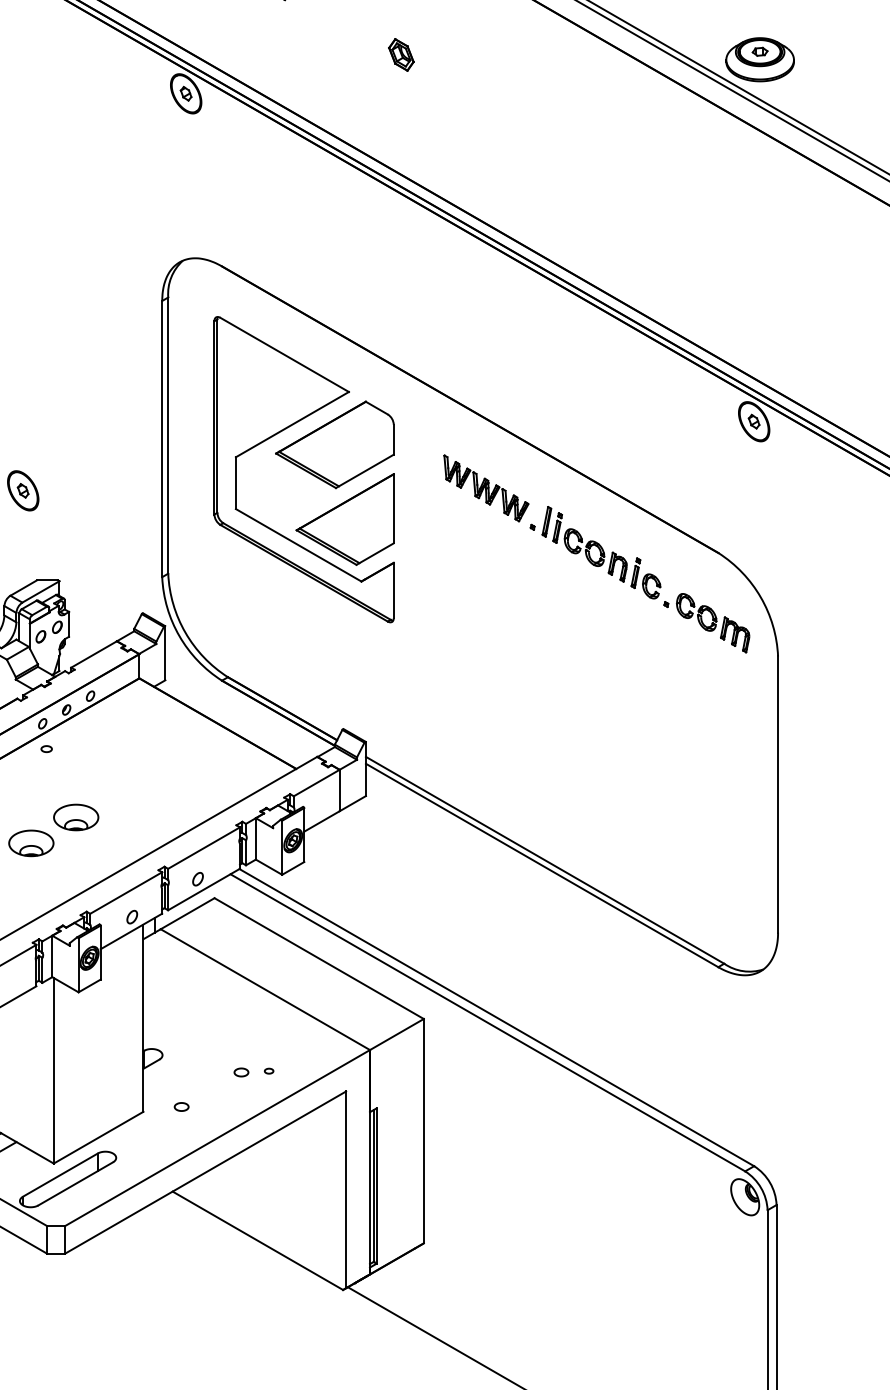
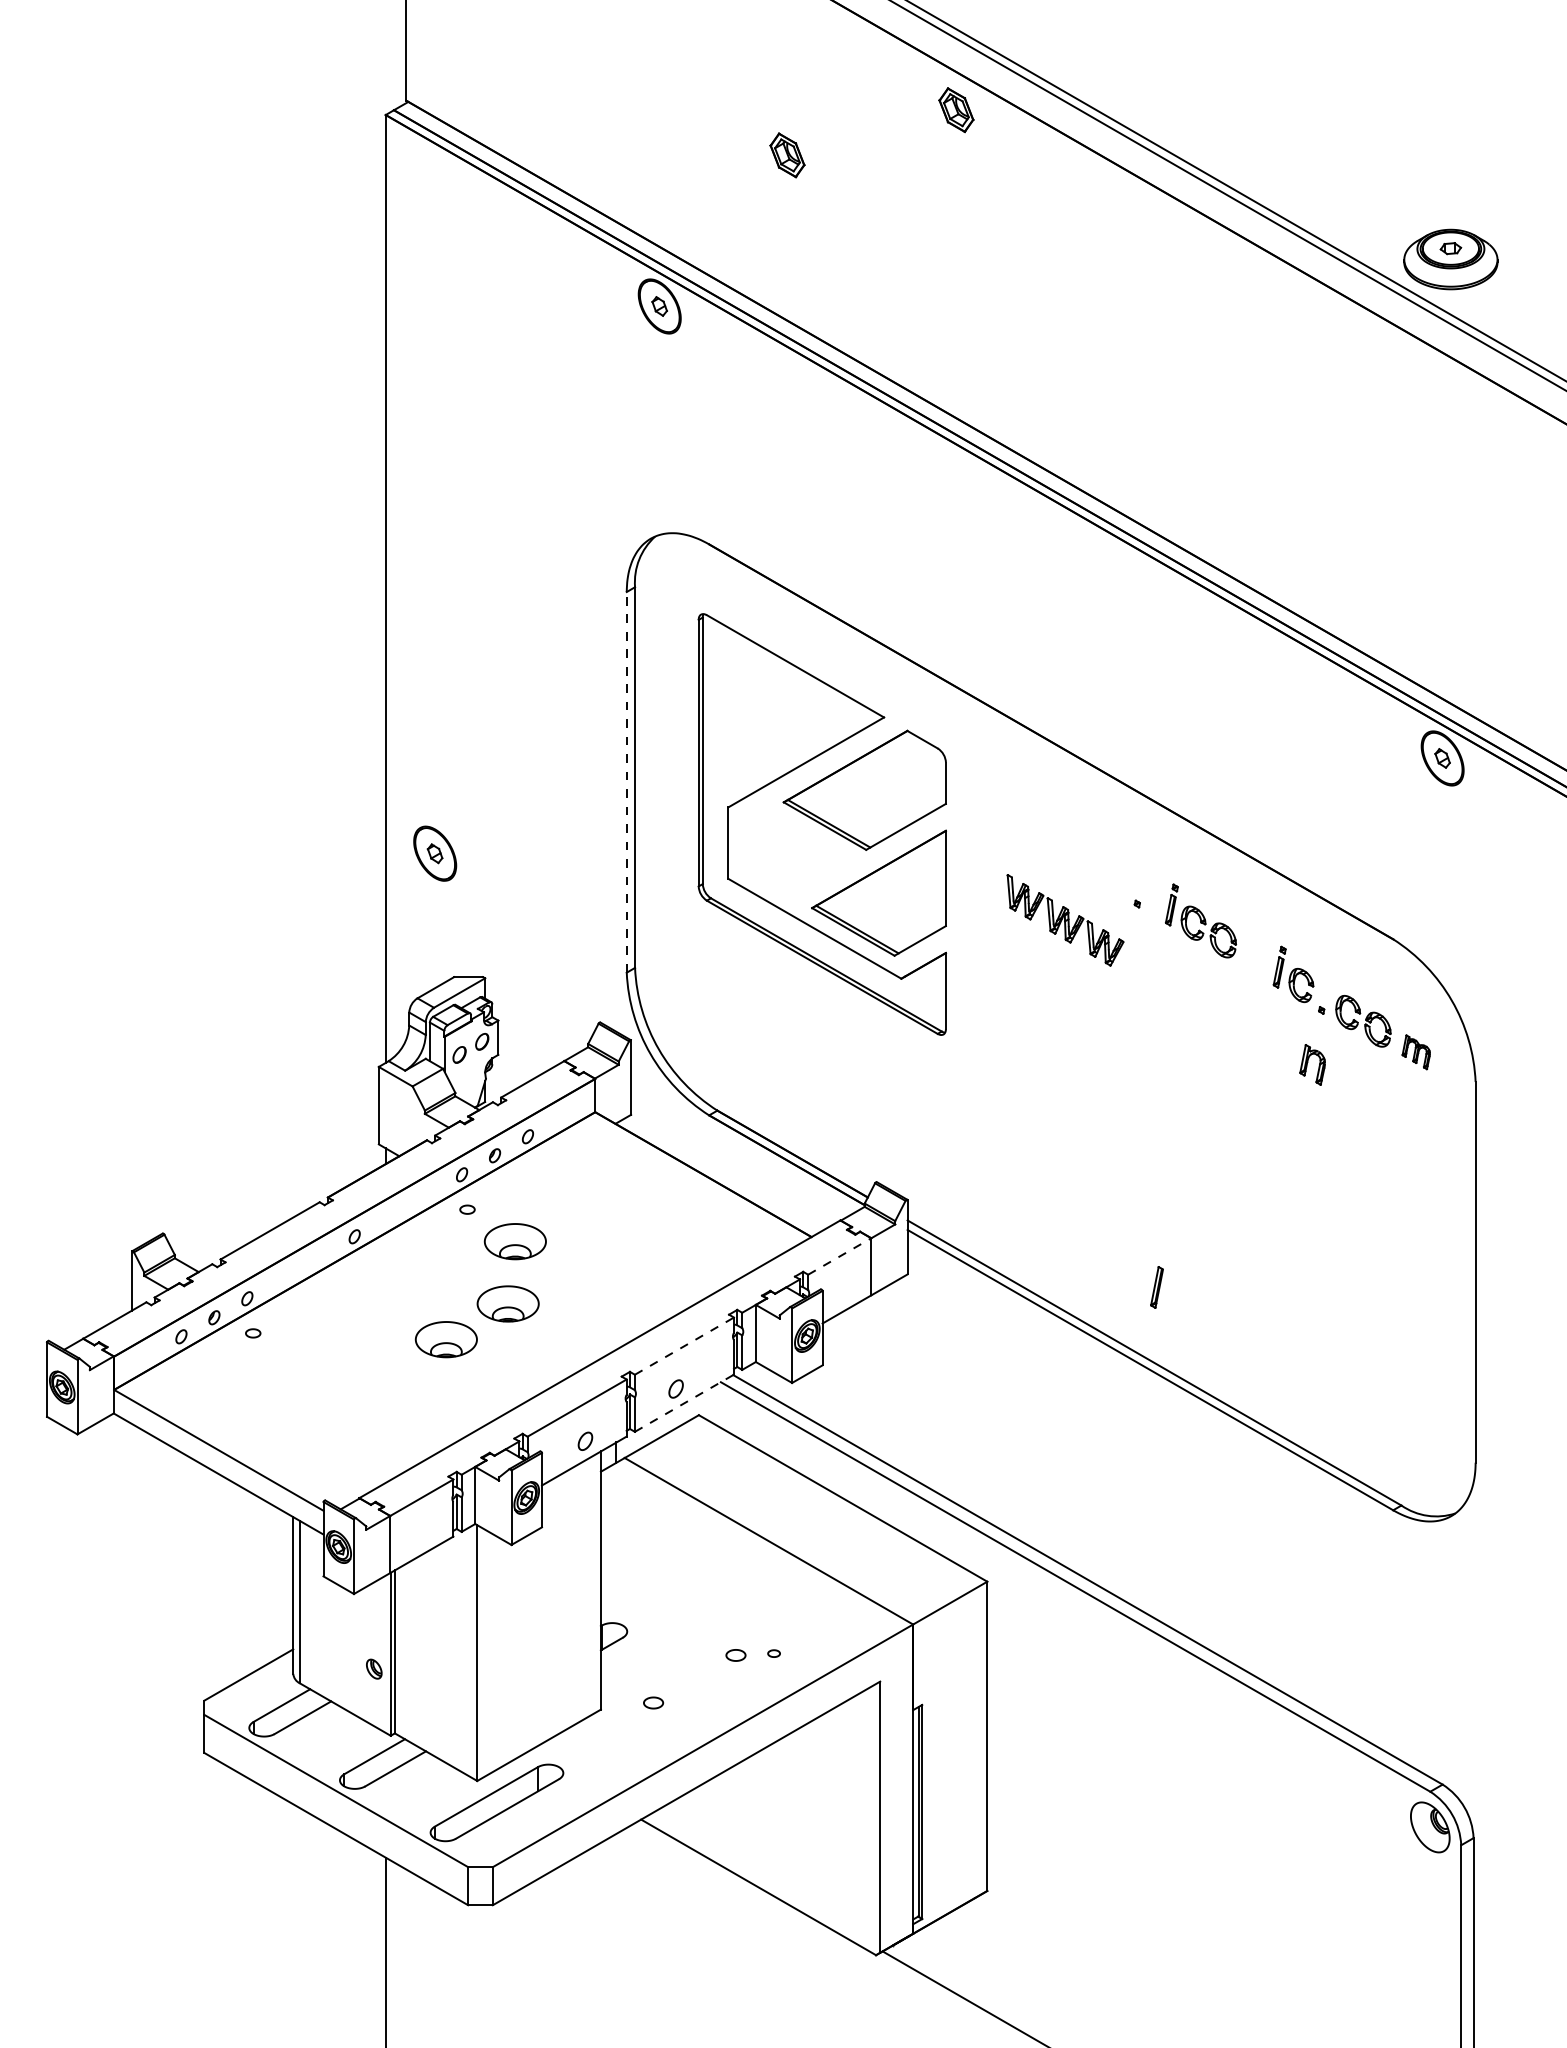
part: (401, 54) -> (956, 252), removed
line: (162, 438) -> (626, 781), solid -> dashed
part: (486, 488) -> (1065, 920), moved
part: (546, 521) -> (1156, 1287), moved
part: (617, 566) -> (1312, 1064), moved
part: (734, 635) -> (1415, 1052), size x0.7
part: (80, 772) -> (514, 1241), added
line: (317, 783) -> (840, 1256), solid -> dashed
line: (204, 847) -> (684, 1345), solid -> dashed
line: (204, 888) -> (684, 1402), solid -> dashed

